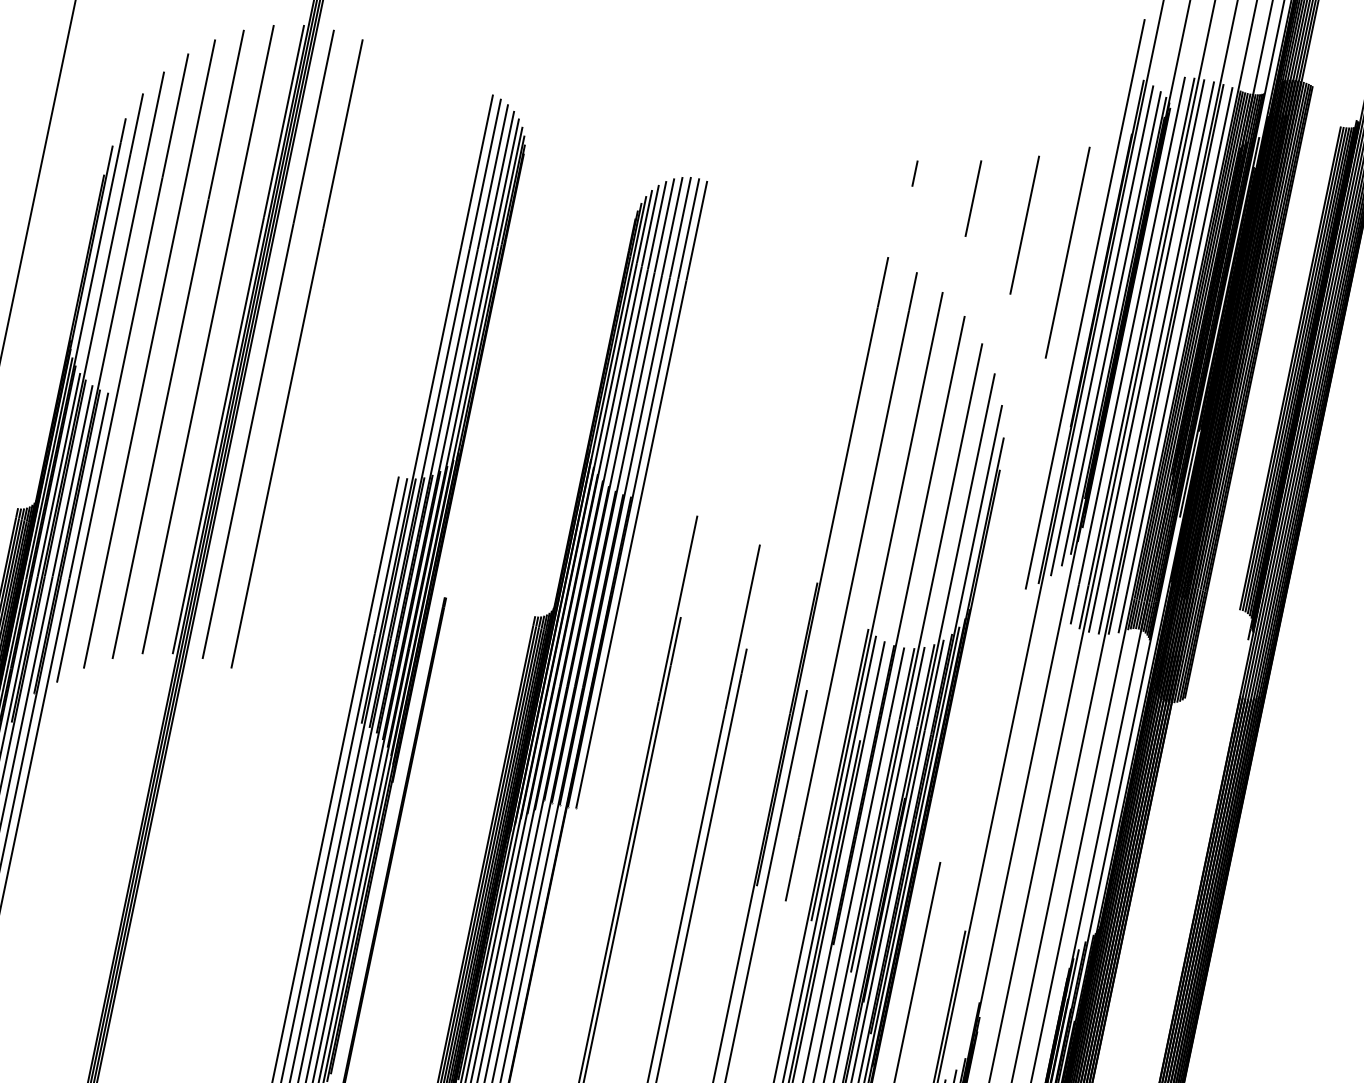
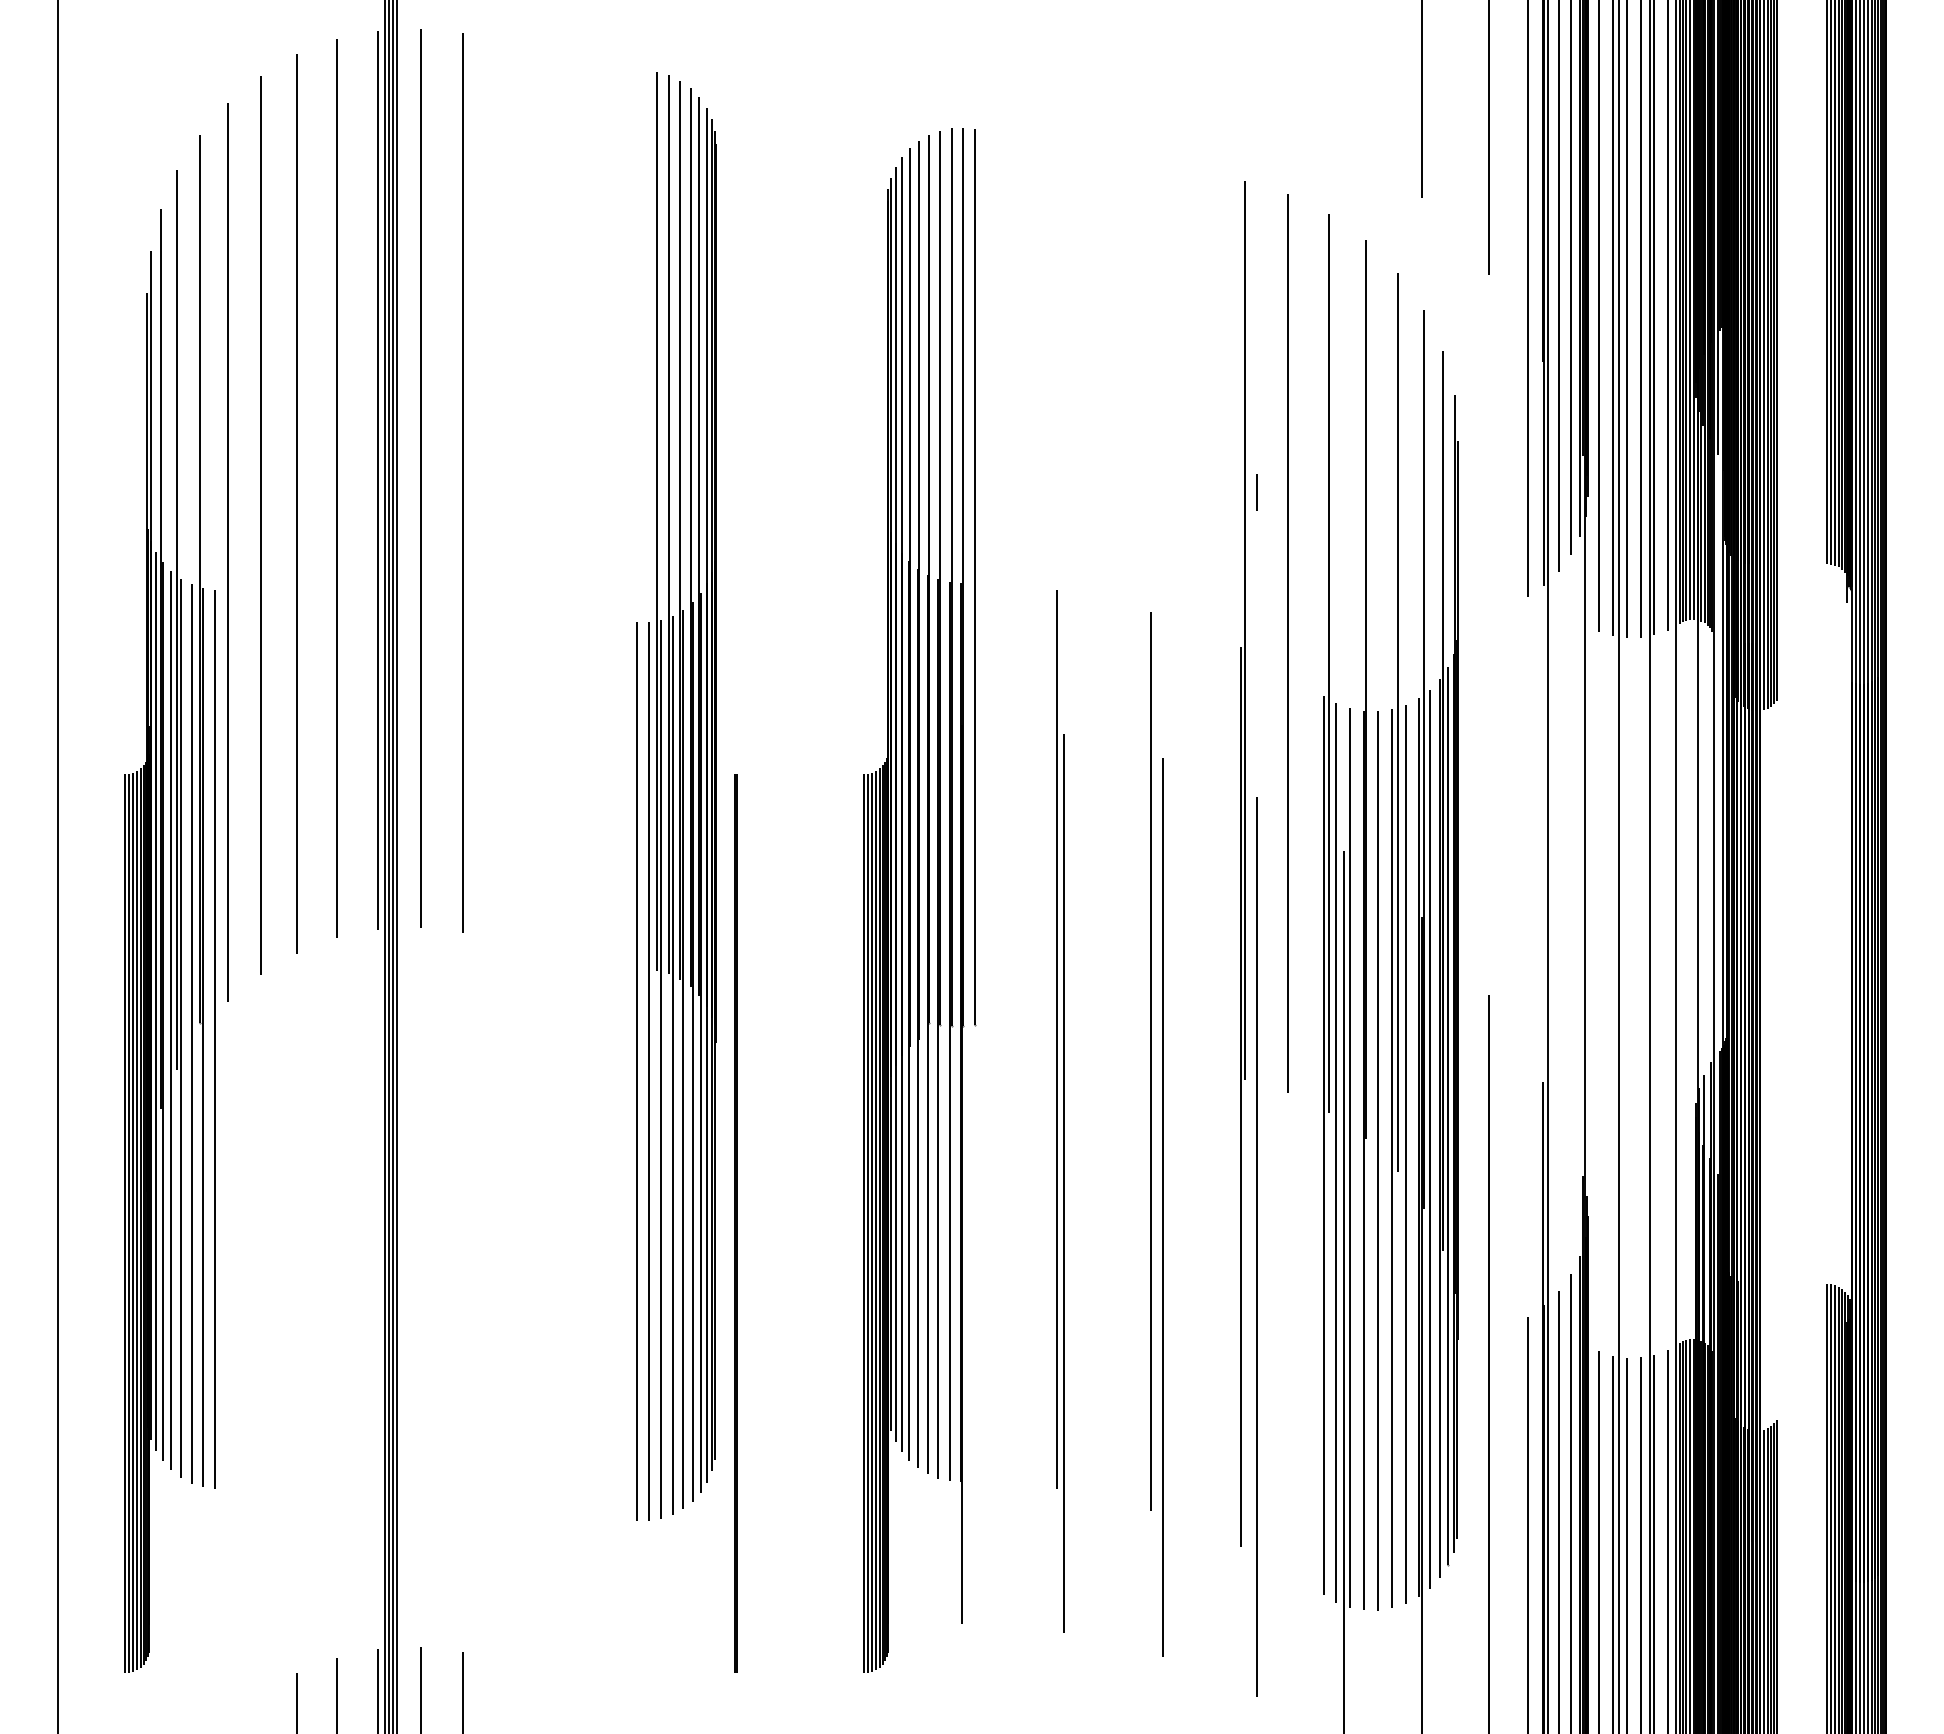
line: (914, 173) -> (1256, 492), moved
line: (972, 198) -> (1343, 76), removed

